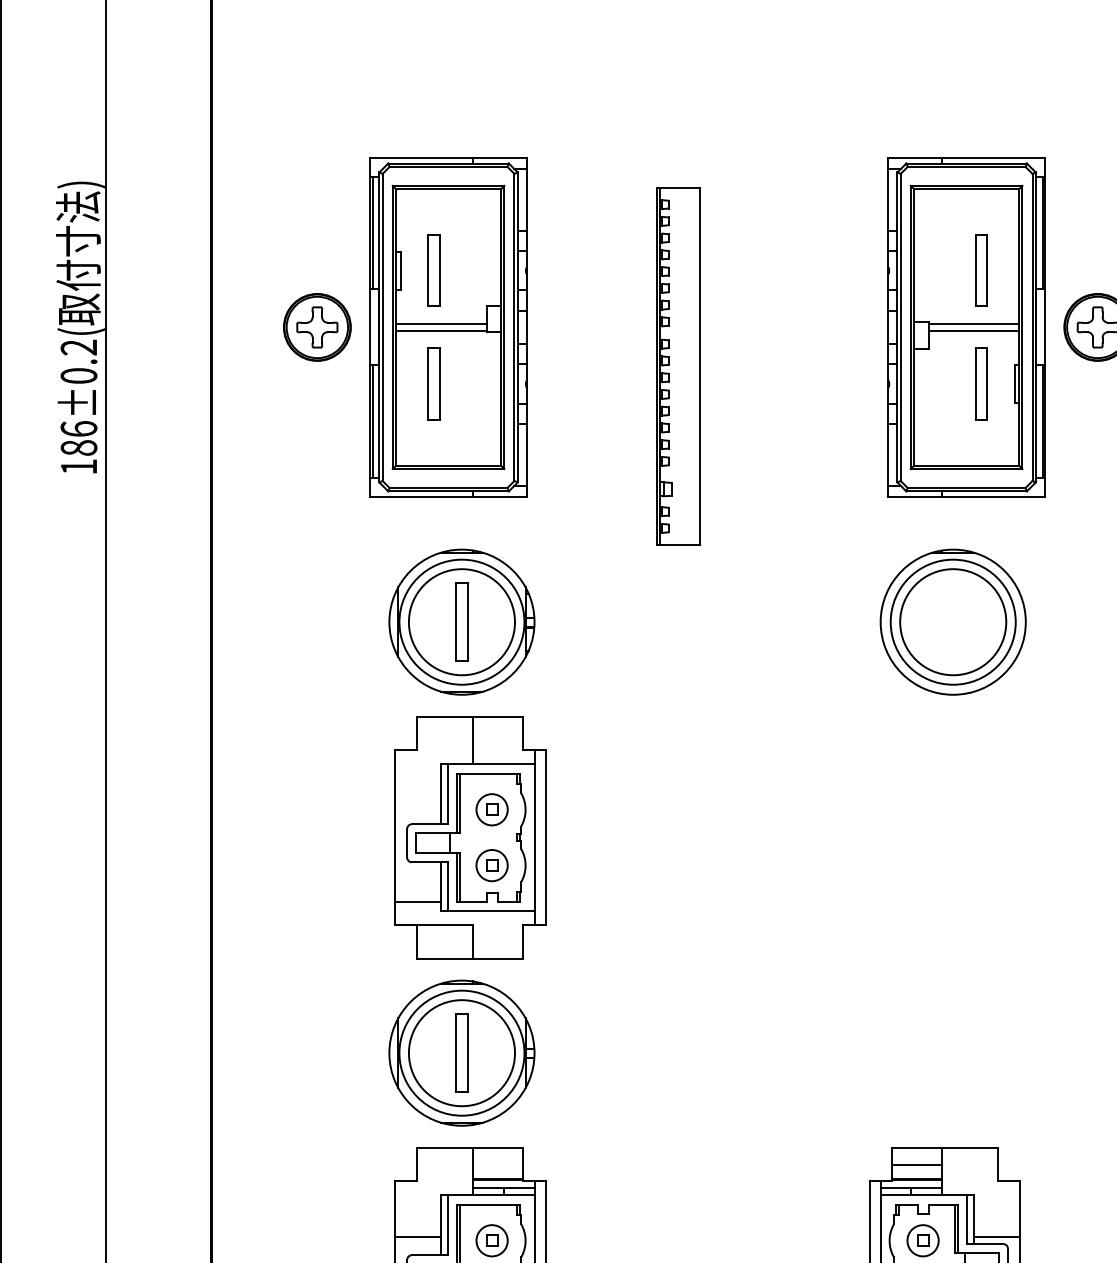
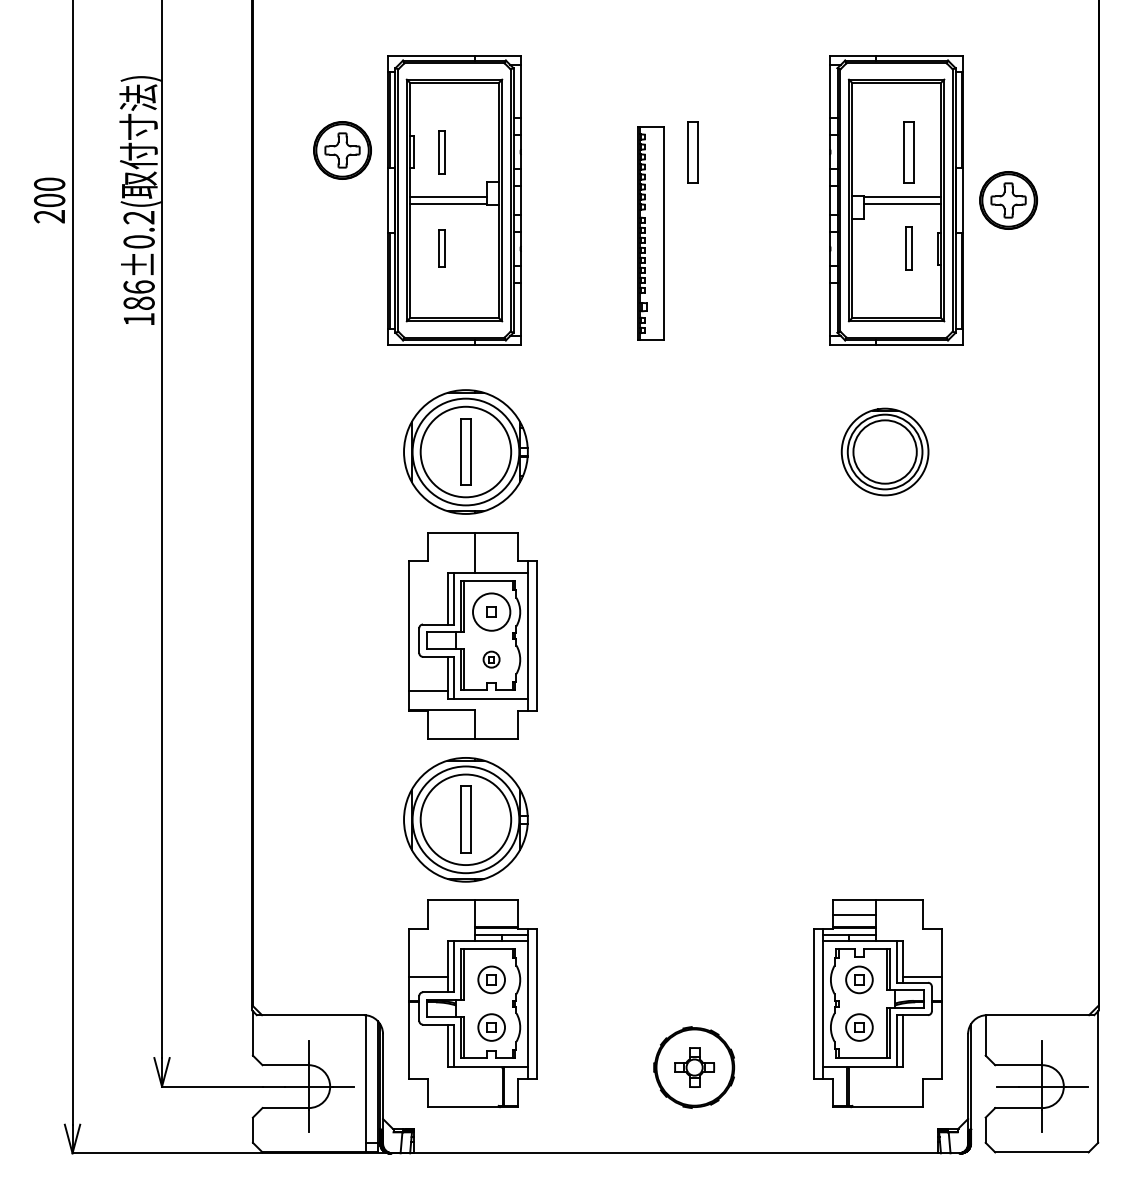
part: (433, 271) -> (441, 152), size x0.7
part: (727, 271) -> (692, 152), added
part: (317, 327) -> (342, 150), moved
part: (678, 366) -> (650, 233), size x0.7
part: (433, 383) -> (441, 248), size x0.6
part: (980, 383) -> (908, 248), size x0.7
part: (952, 621) -> (884, 451), size x0.7
circle: (491, 809) -> (491, 611), size x1.4
part: (491, 865) -> (491, 659), size x0.6

